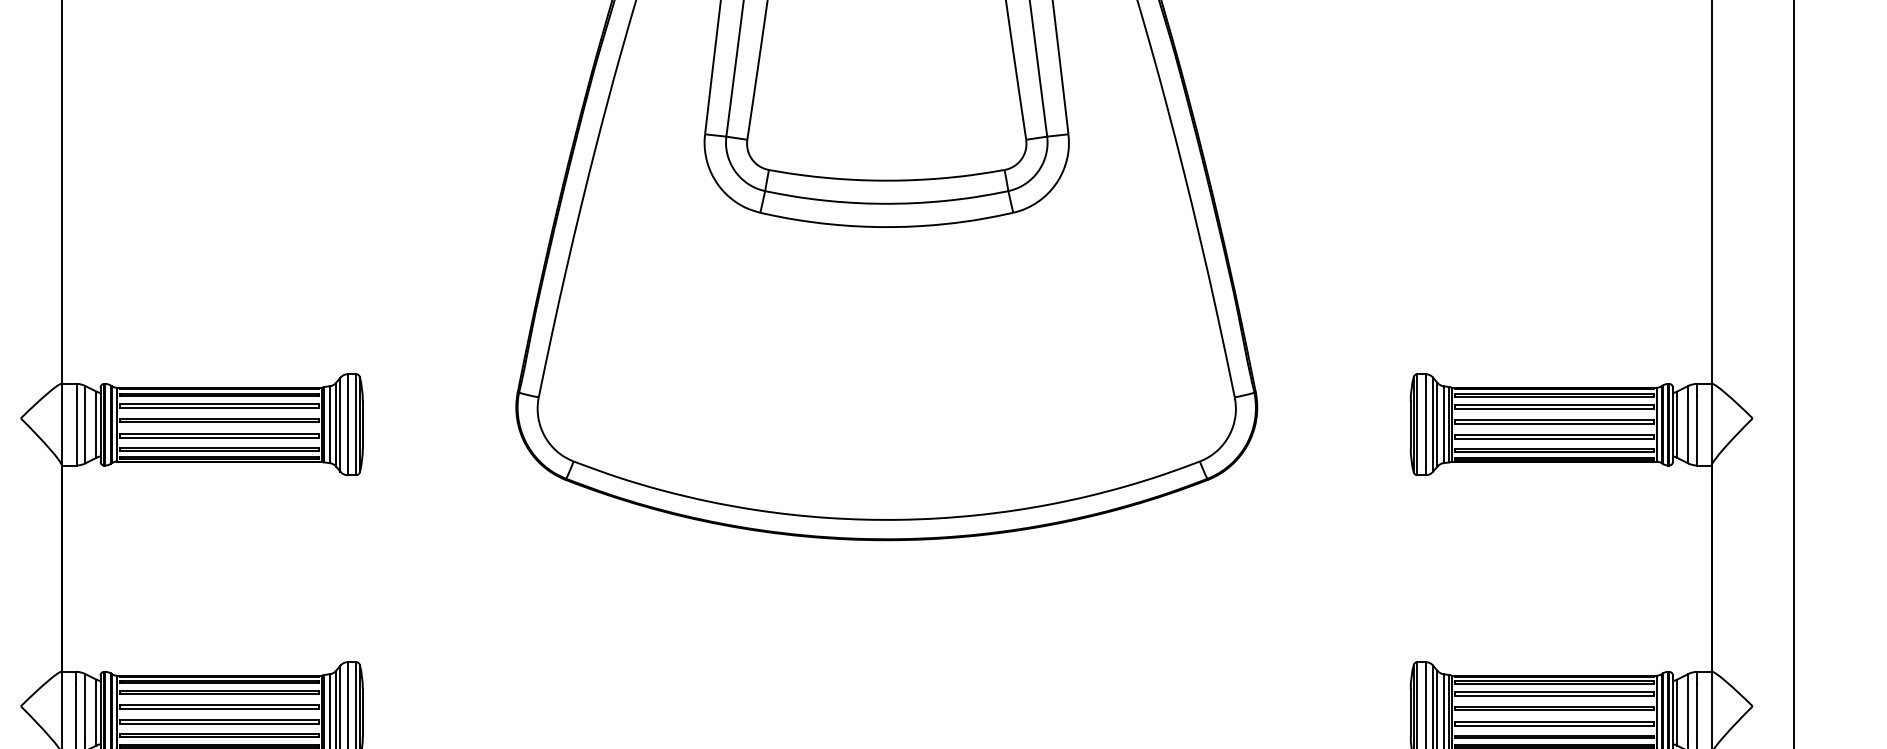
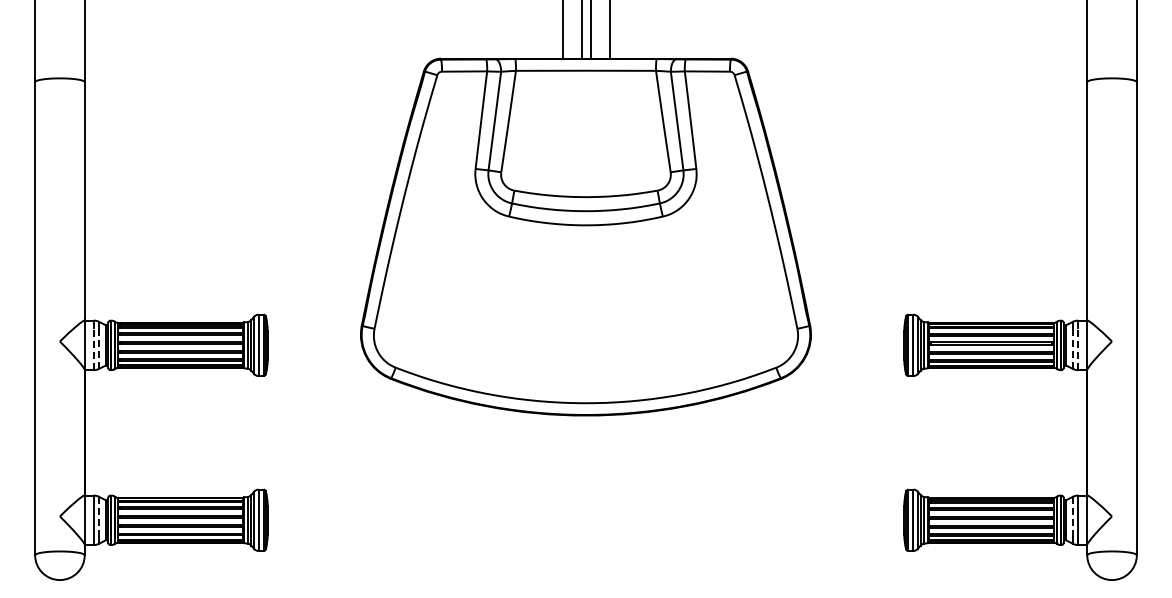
line: (76, 431) -> (93, 349), solid -> dashed
line: (85, 431) -> (99, 349), solid -> dashed
line: (1687, 431) -> (1072, 349), solid -> dashed
line: (1697, 431) -> (1078, 349), solid -> dashed
line: (85, 708) -> (99, 517), solid -> dashed
line: (1687, 708) -> (1072, 517), solid -> dashed

